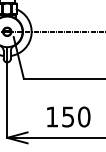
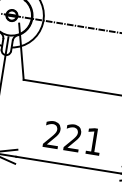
text: (68, 116) -> (73, 137), 150 -> 221

